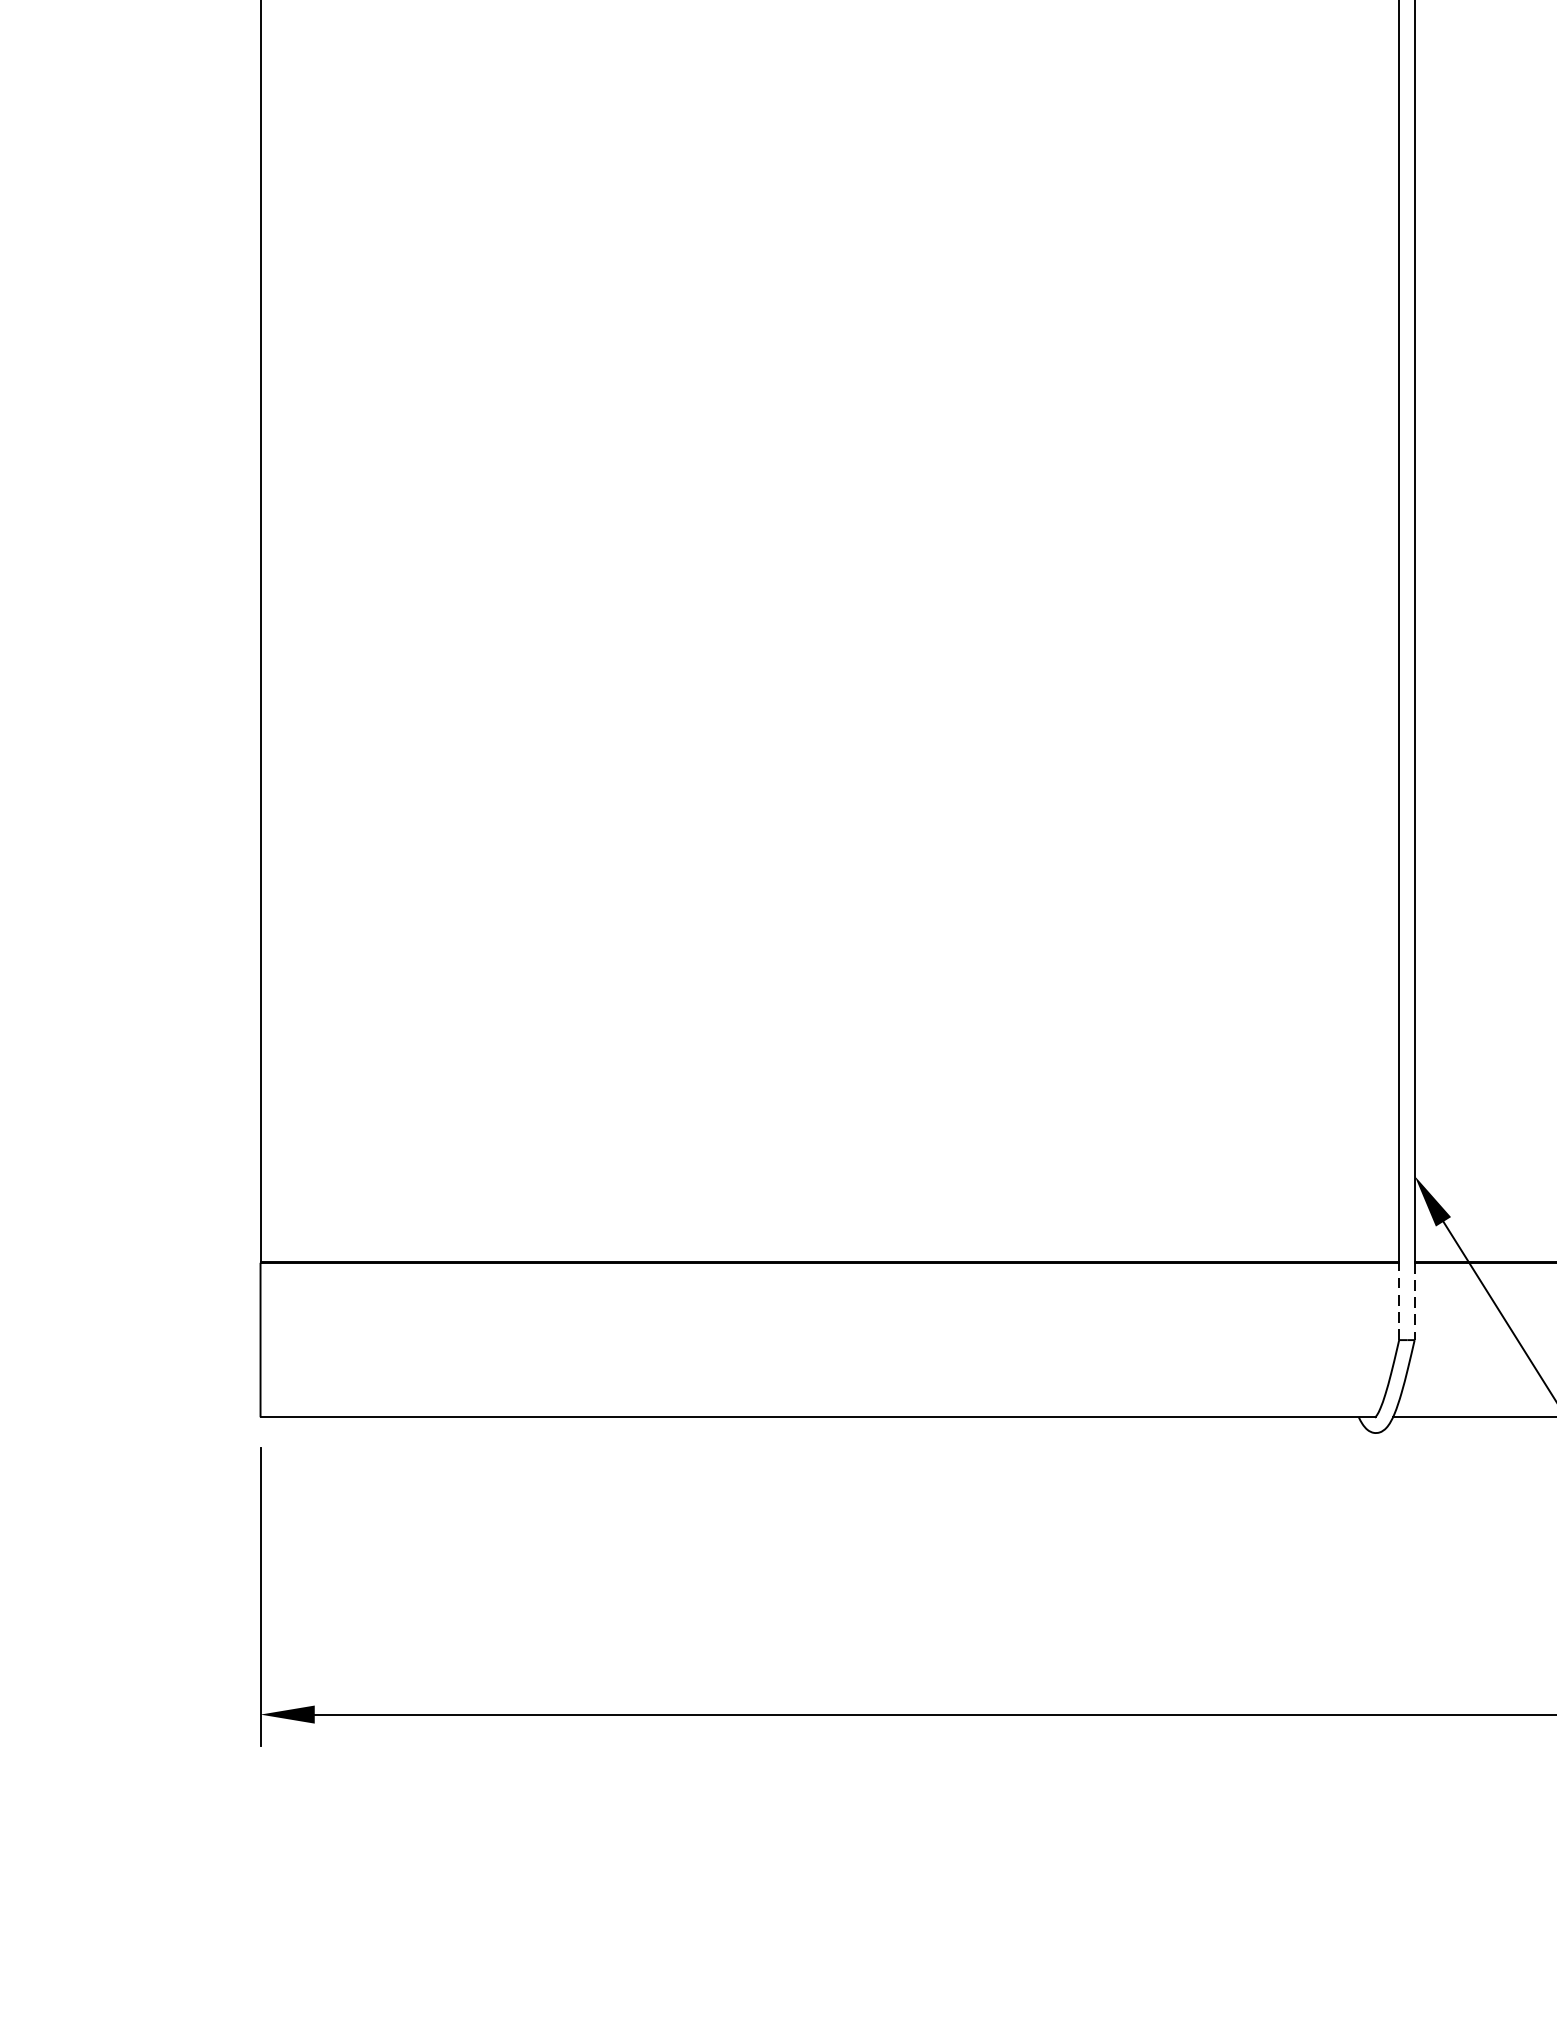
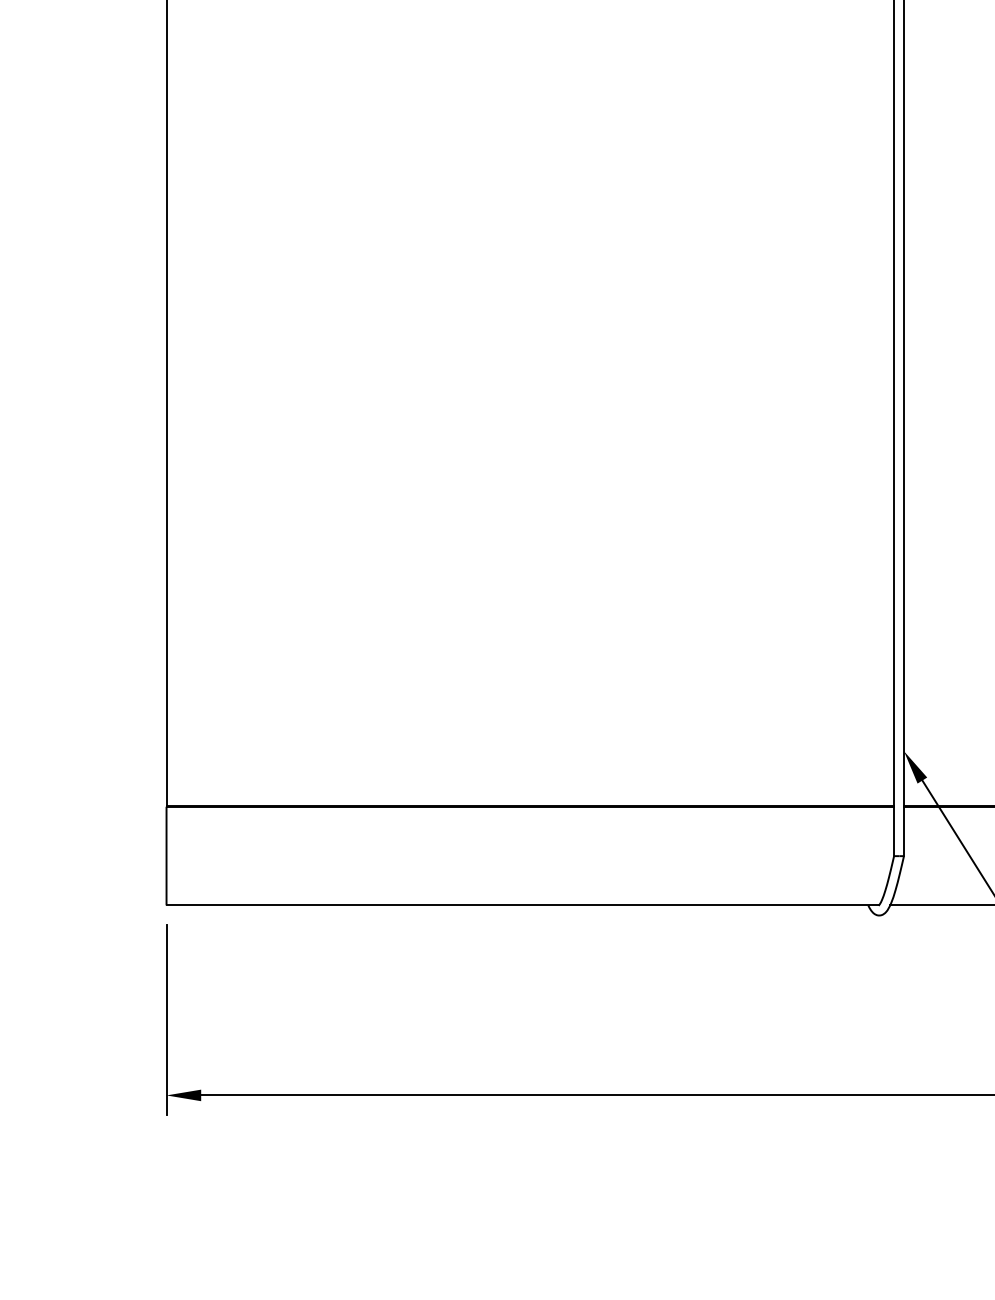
line: (1399, 1301) -> (894, 831), dashed -> solid
line: (1415, 1301) -> (904, 831), dashed -> solid

